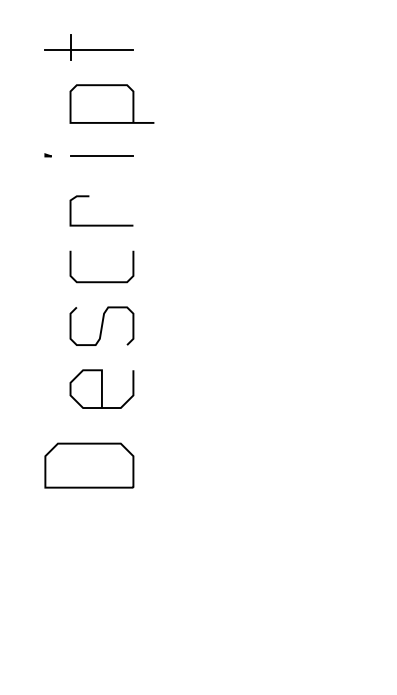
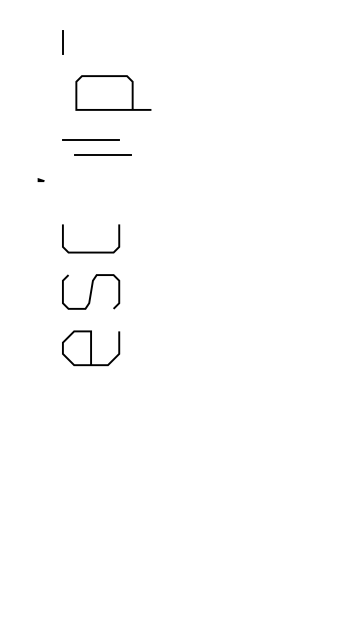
line: (89, 49) -> (79, 44), removed
curve: (111, 86) -> (113, 77), moved
part: (47, 155) -> (40, 180), moved
line: (114, 172) -> (102, 154), added
line: (101, 224) -> (90, 200), removed
part: (89, 465) -> (79, 416), removed

